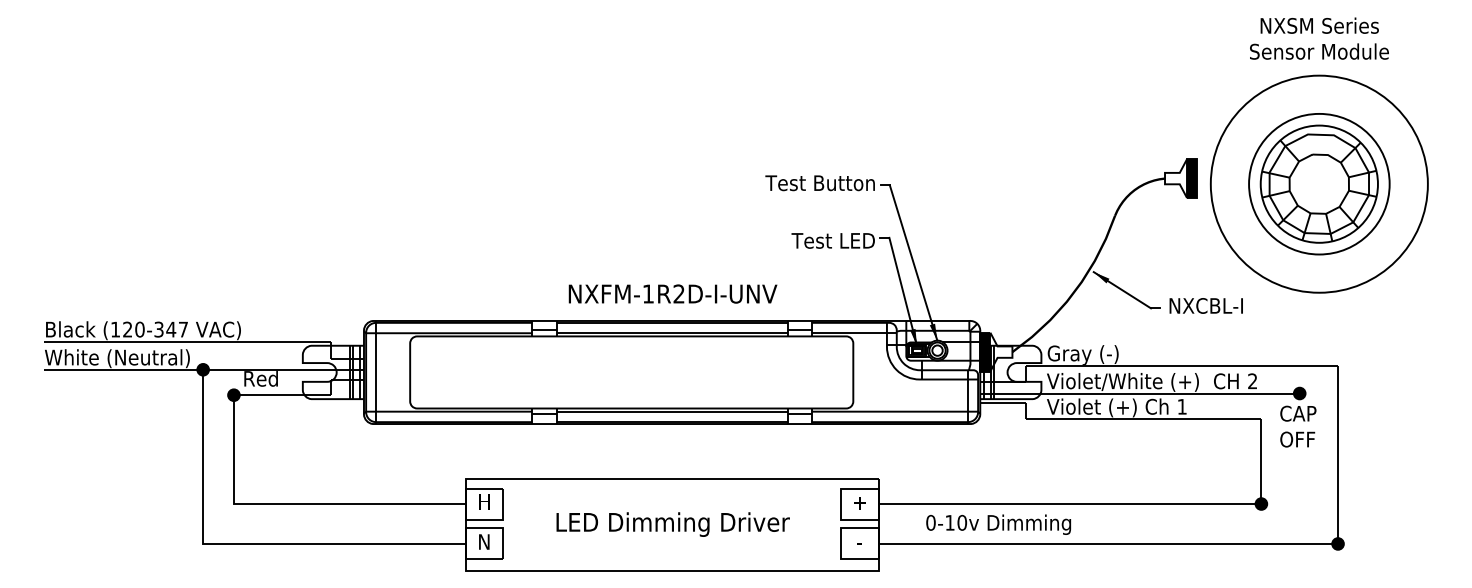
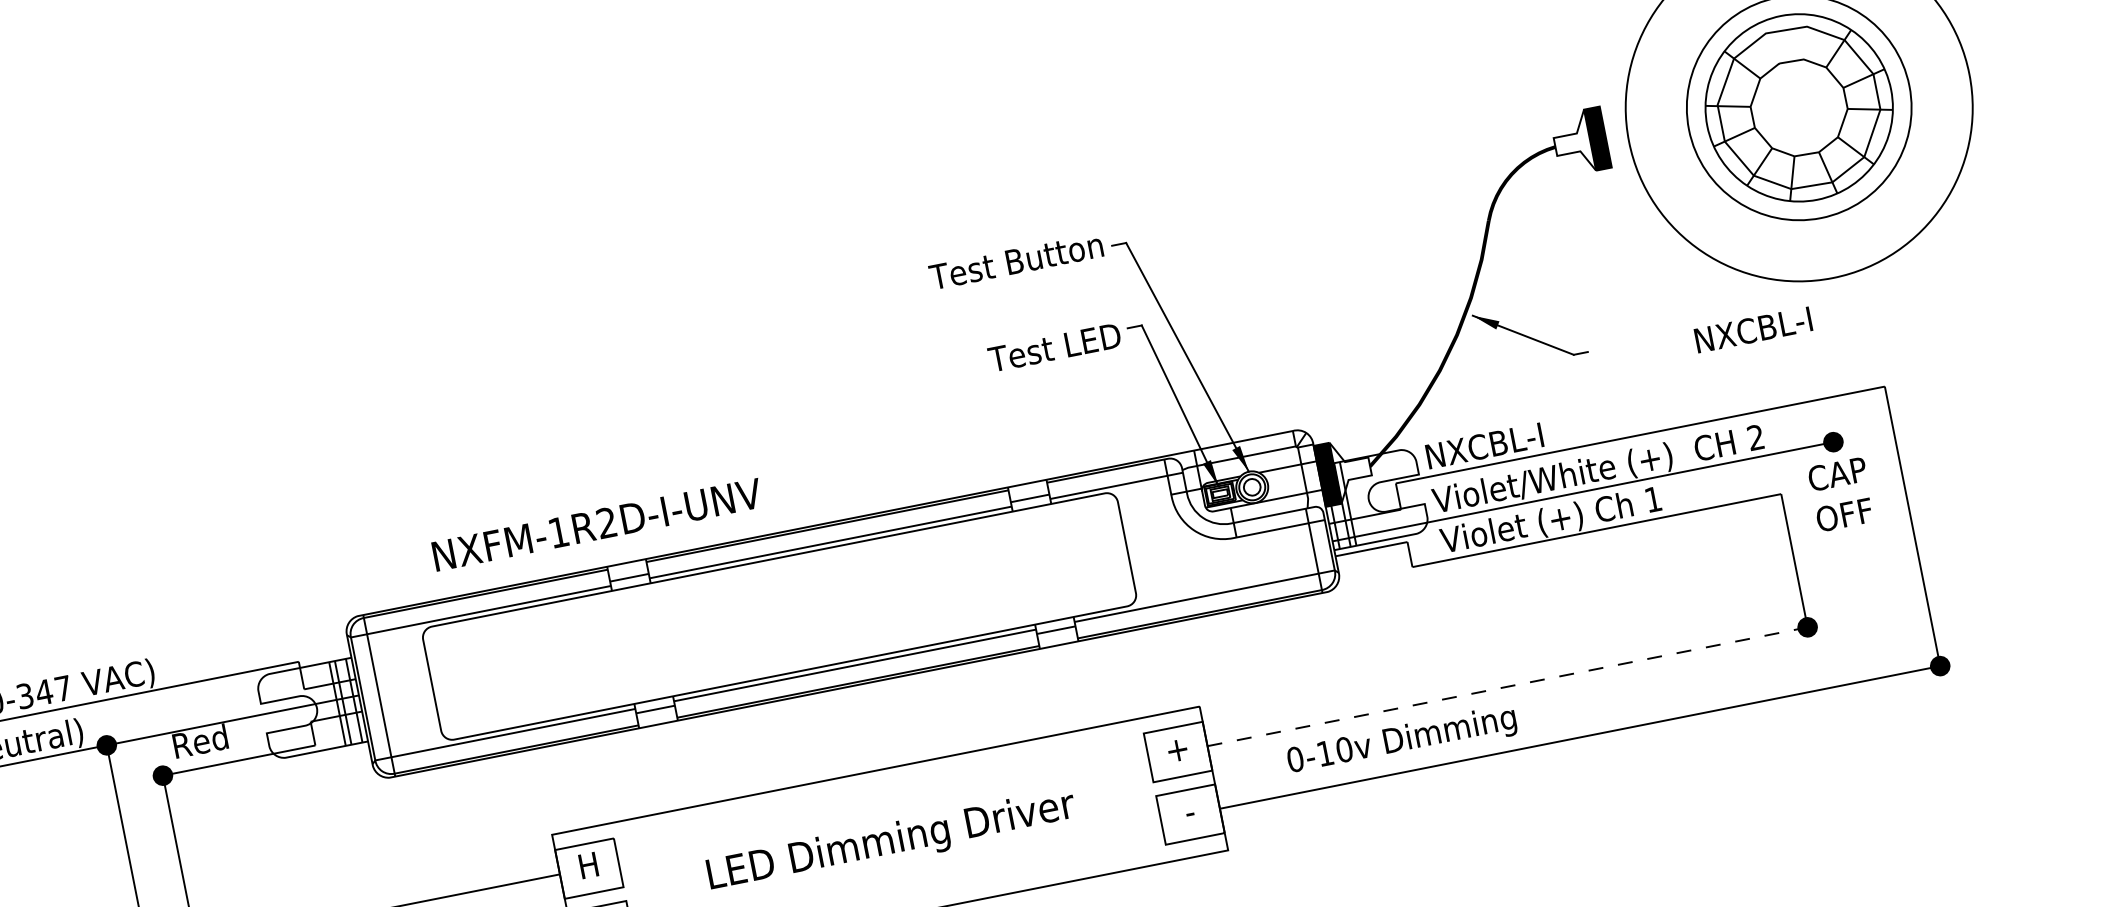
text: (672, 293) -> (596, 524), moved
text: (1205, 305) -> (1752, 329), moved
text: (1084, 354) -> (1483, 447), Gray (-) -> NXCBL-I
line: (1070, 504) -> (1508, 687), solid -> dashed

